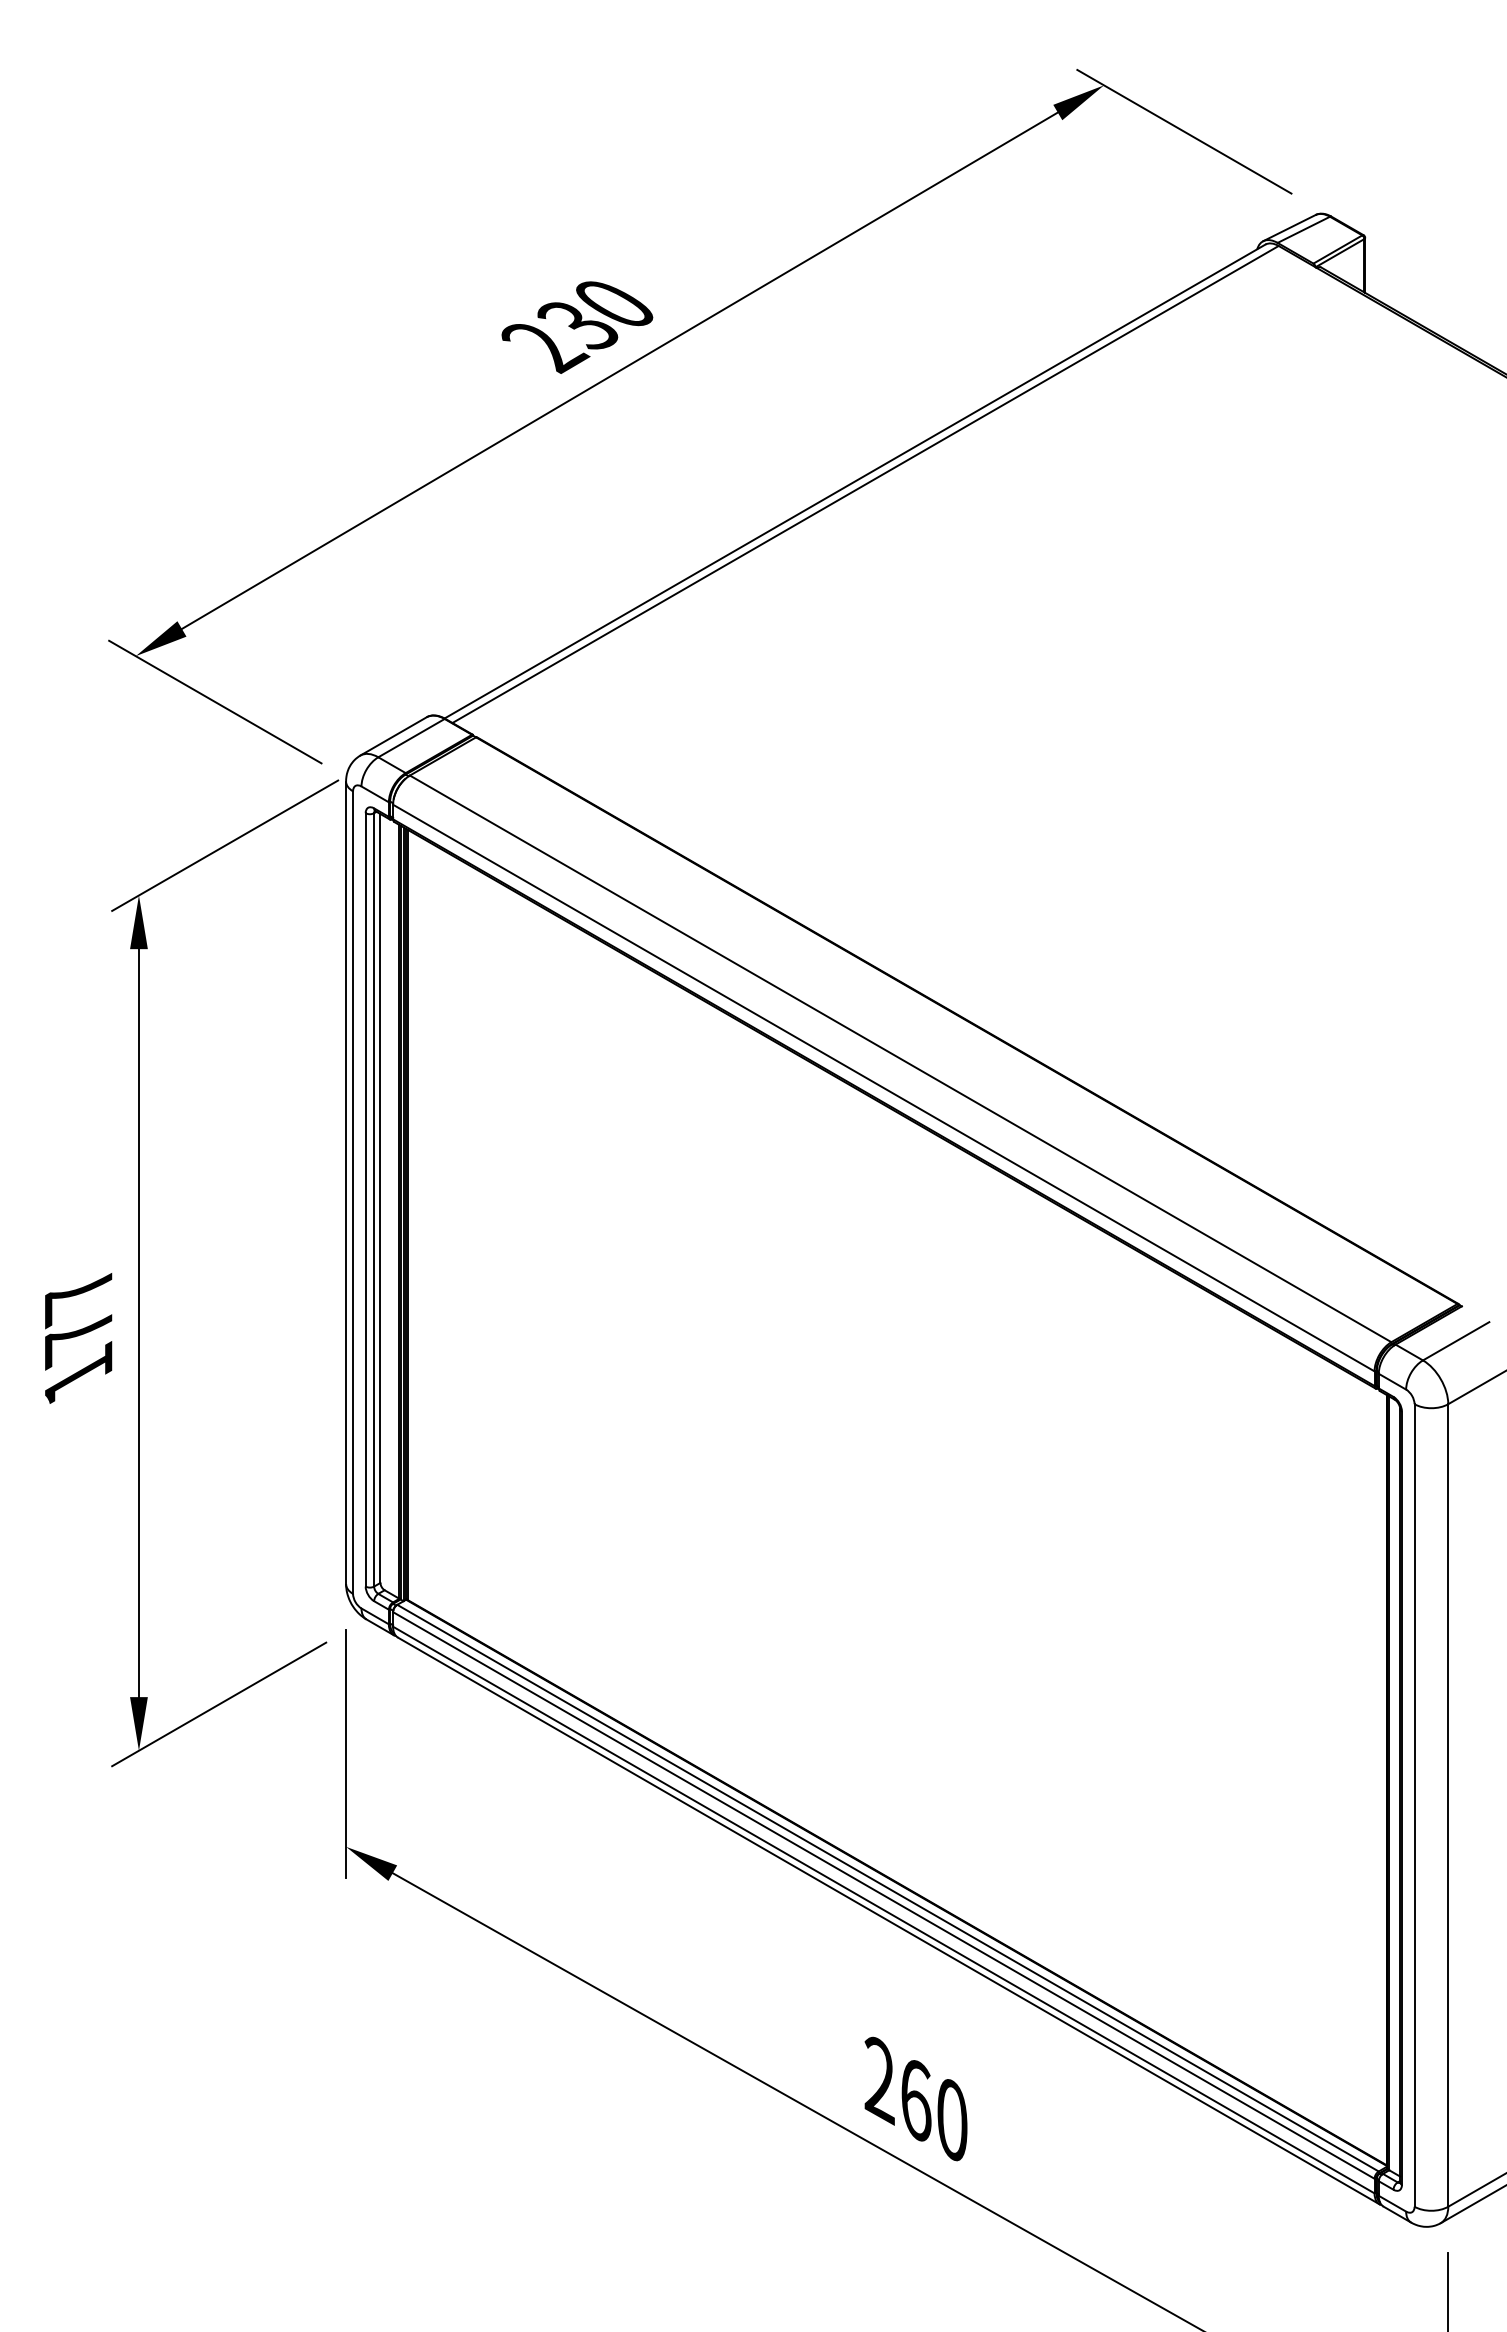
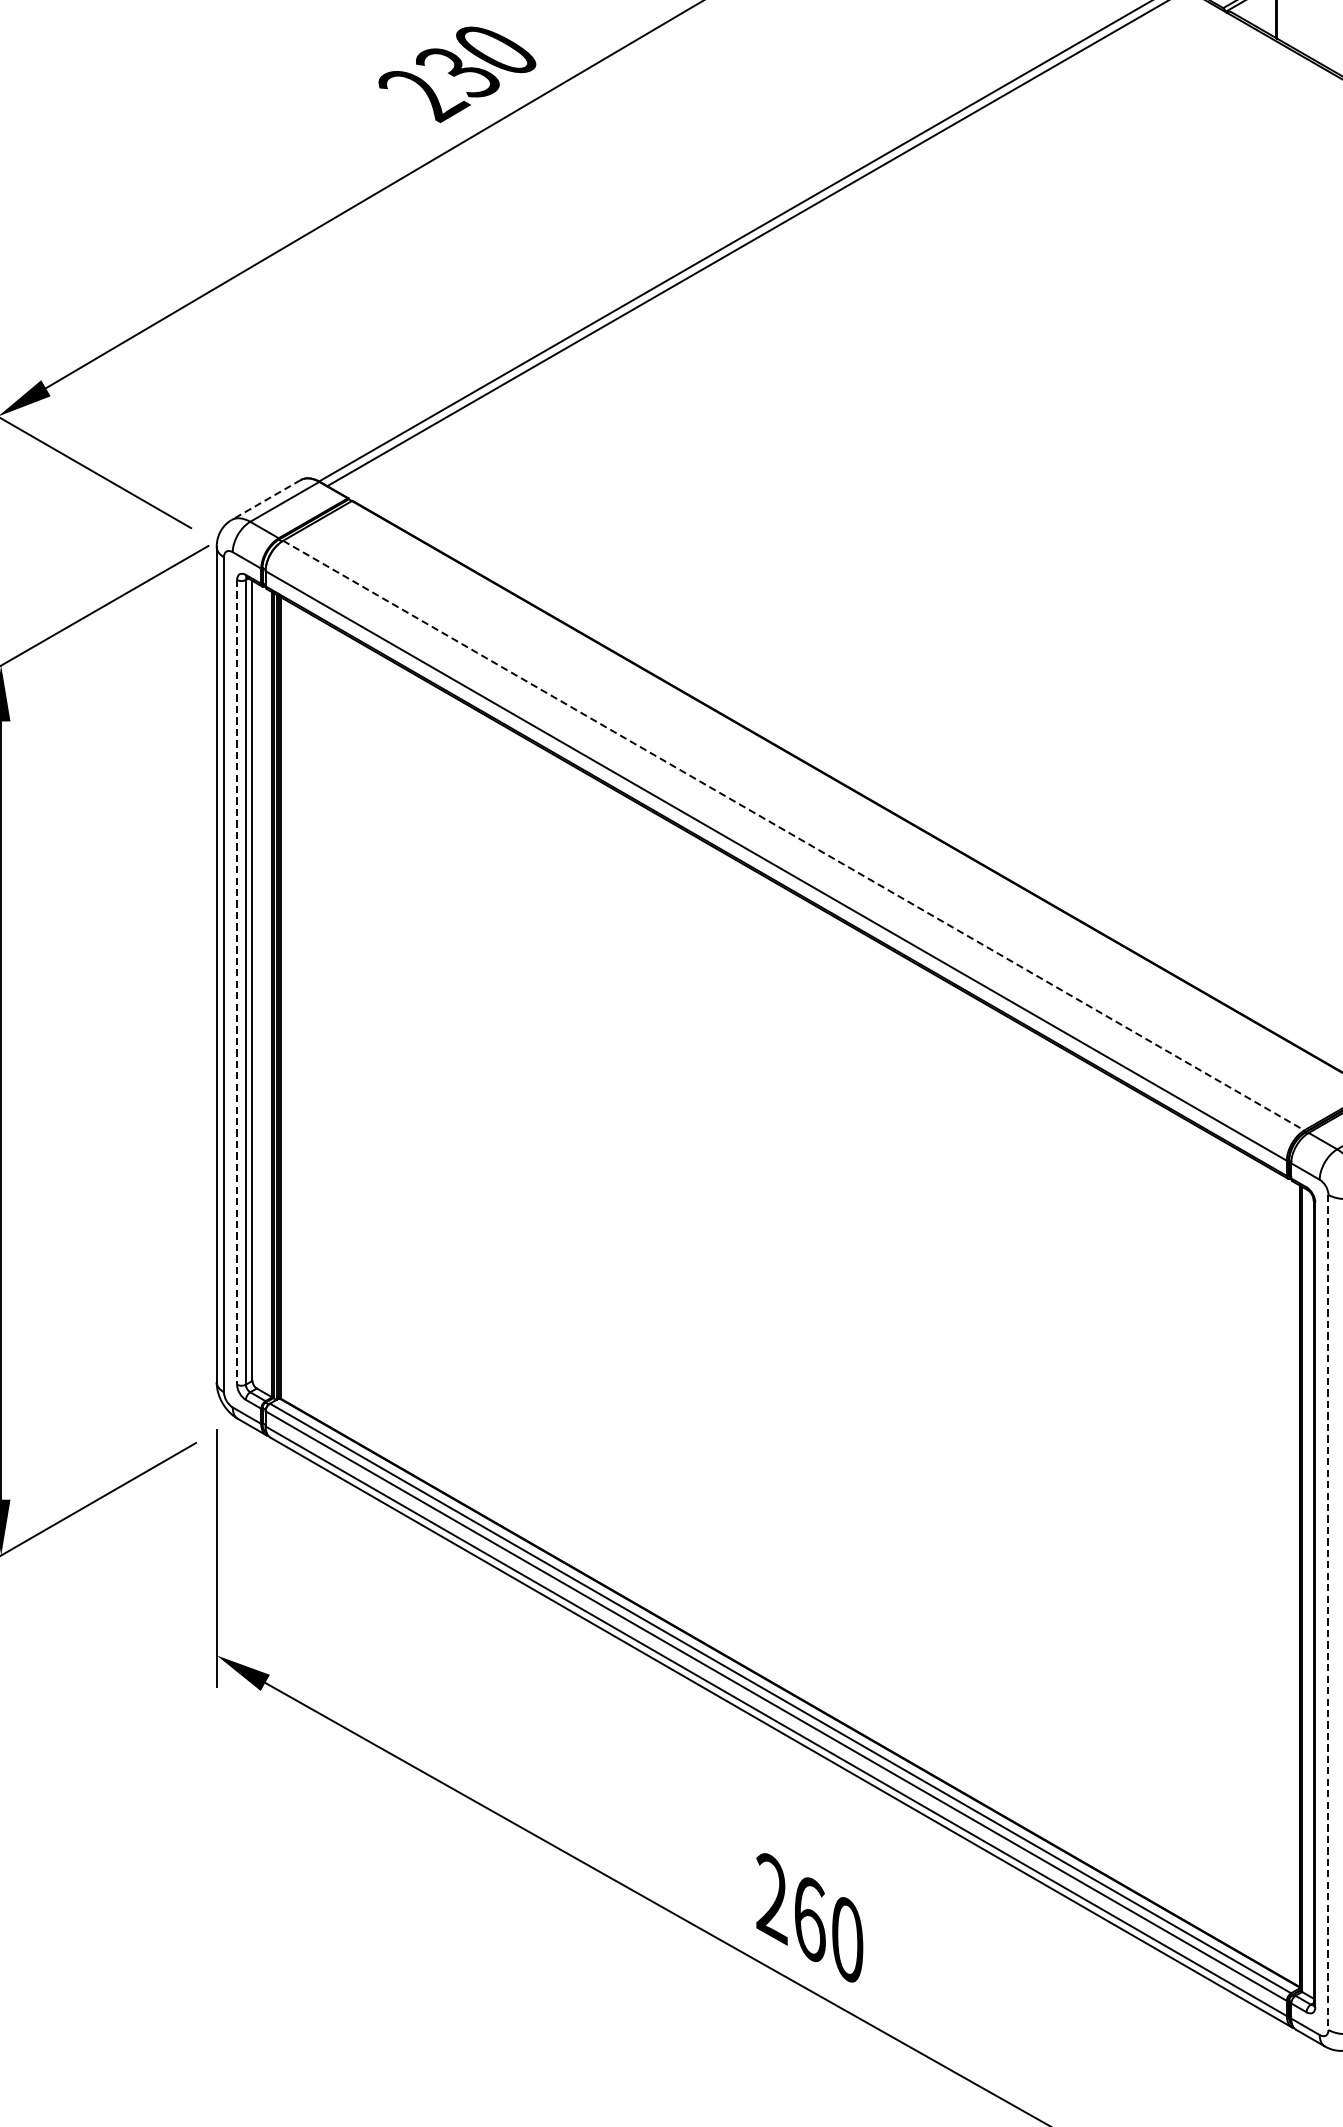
line: (393, 736) -> (266, 500), solid -> dashed
line: (900, 1058) -> (793, 835), solid -> dashed
line: (365, 1199) -> (236, 981), solid -> dashed
line: (1414, 1805) -> (1328, 1612), solid -> dashed

